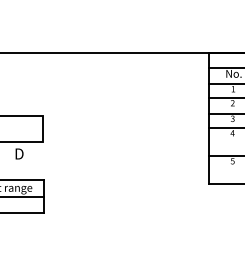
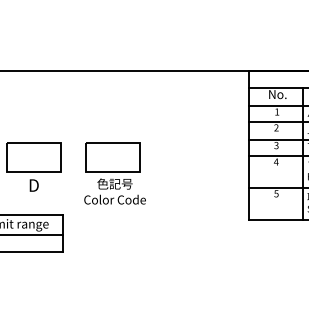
part: (90, 143) -> (114, 173), added

